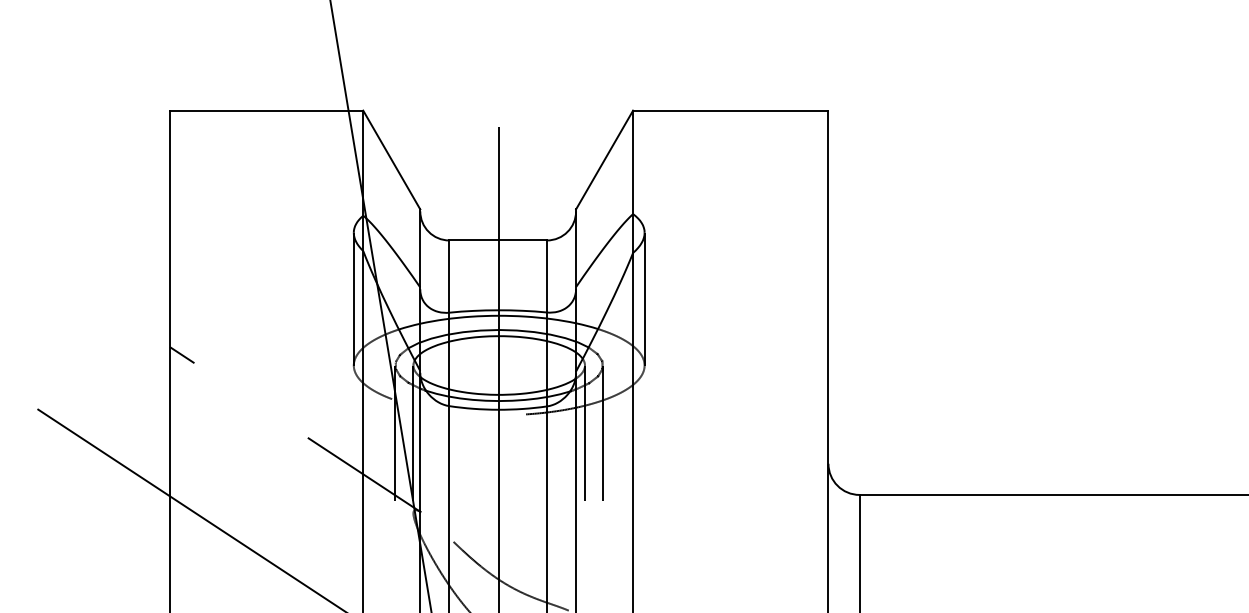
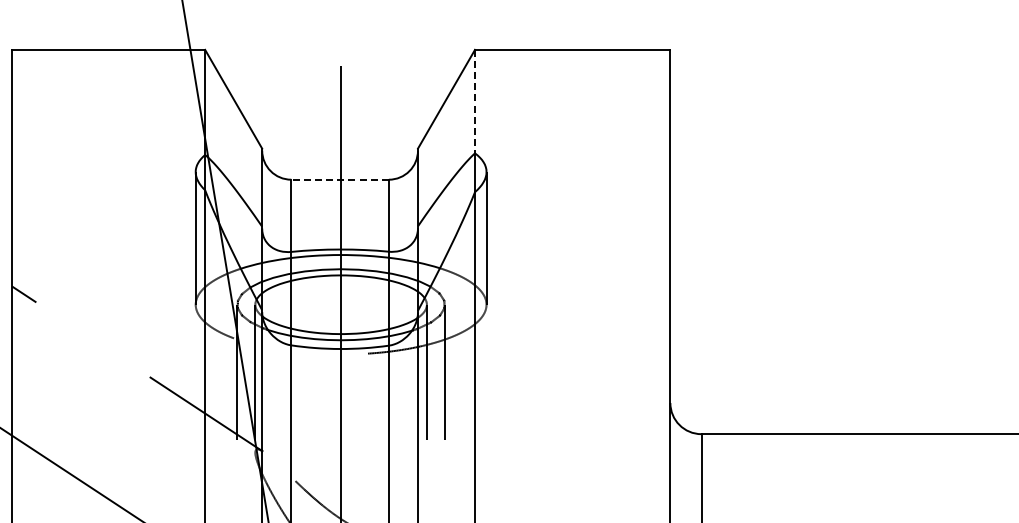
line: (633, 162) -> (475, 101), solid -> dashed
line: (498, 240) -> (340, 179), solid -> dashed

